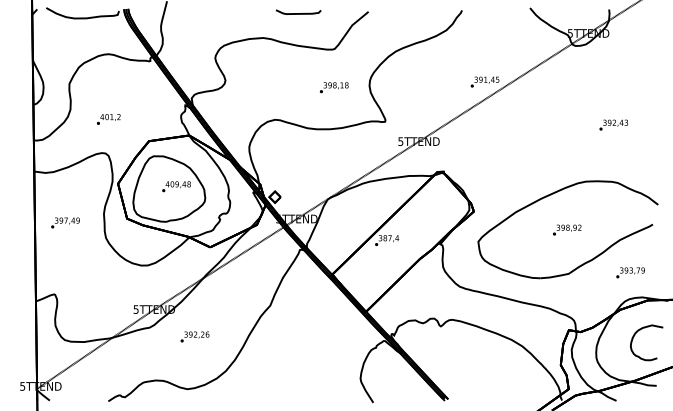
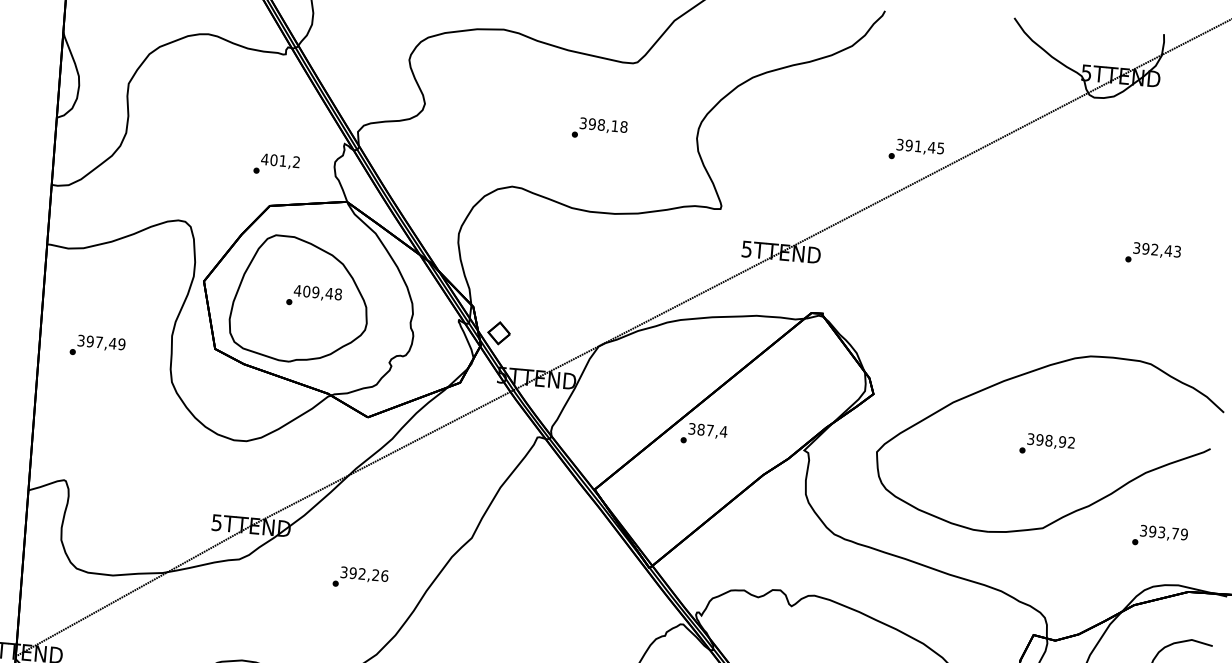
text: (333, 87) -> (598, 128), moved
text: (108, 119) -> (276, 165), moved
text: (194, 336) -> (359, 577), moved

